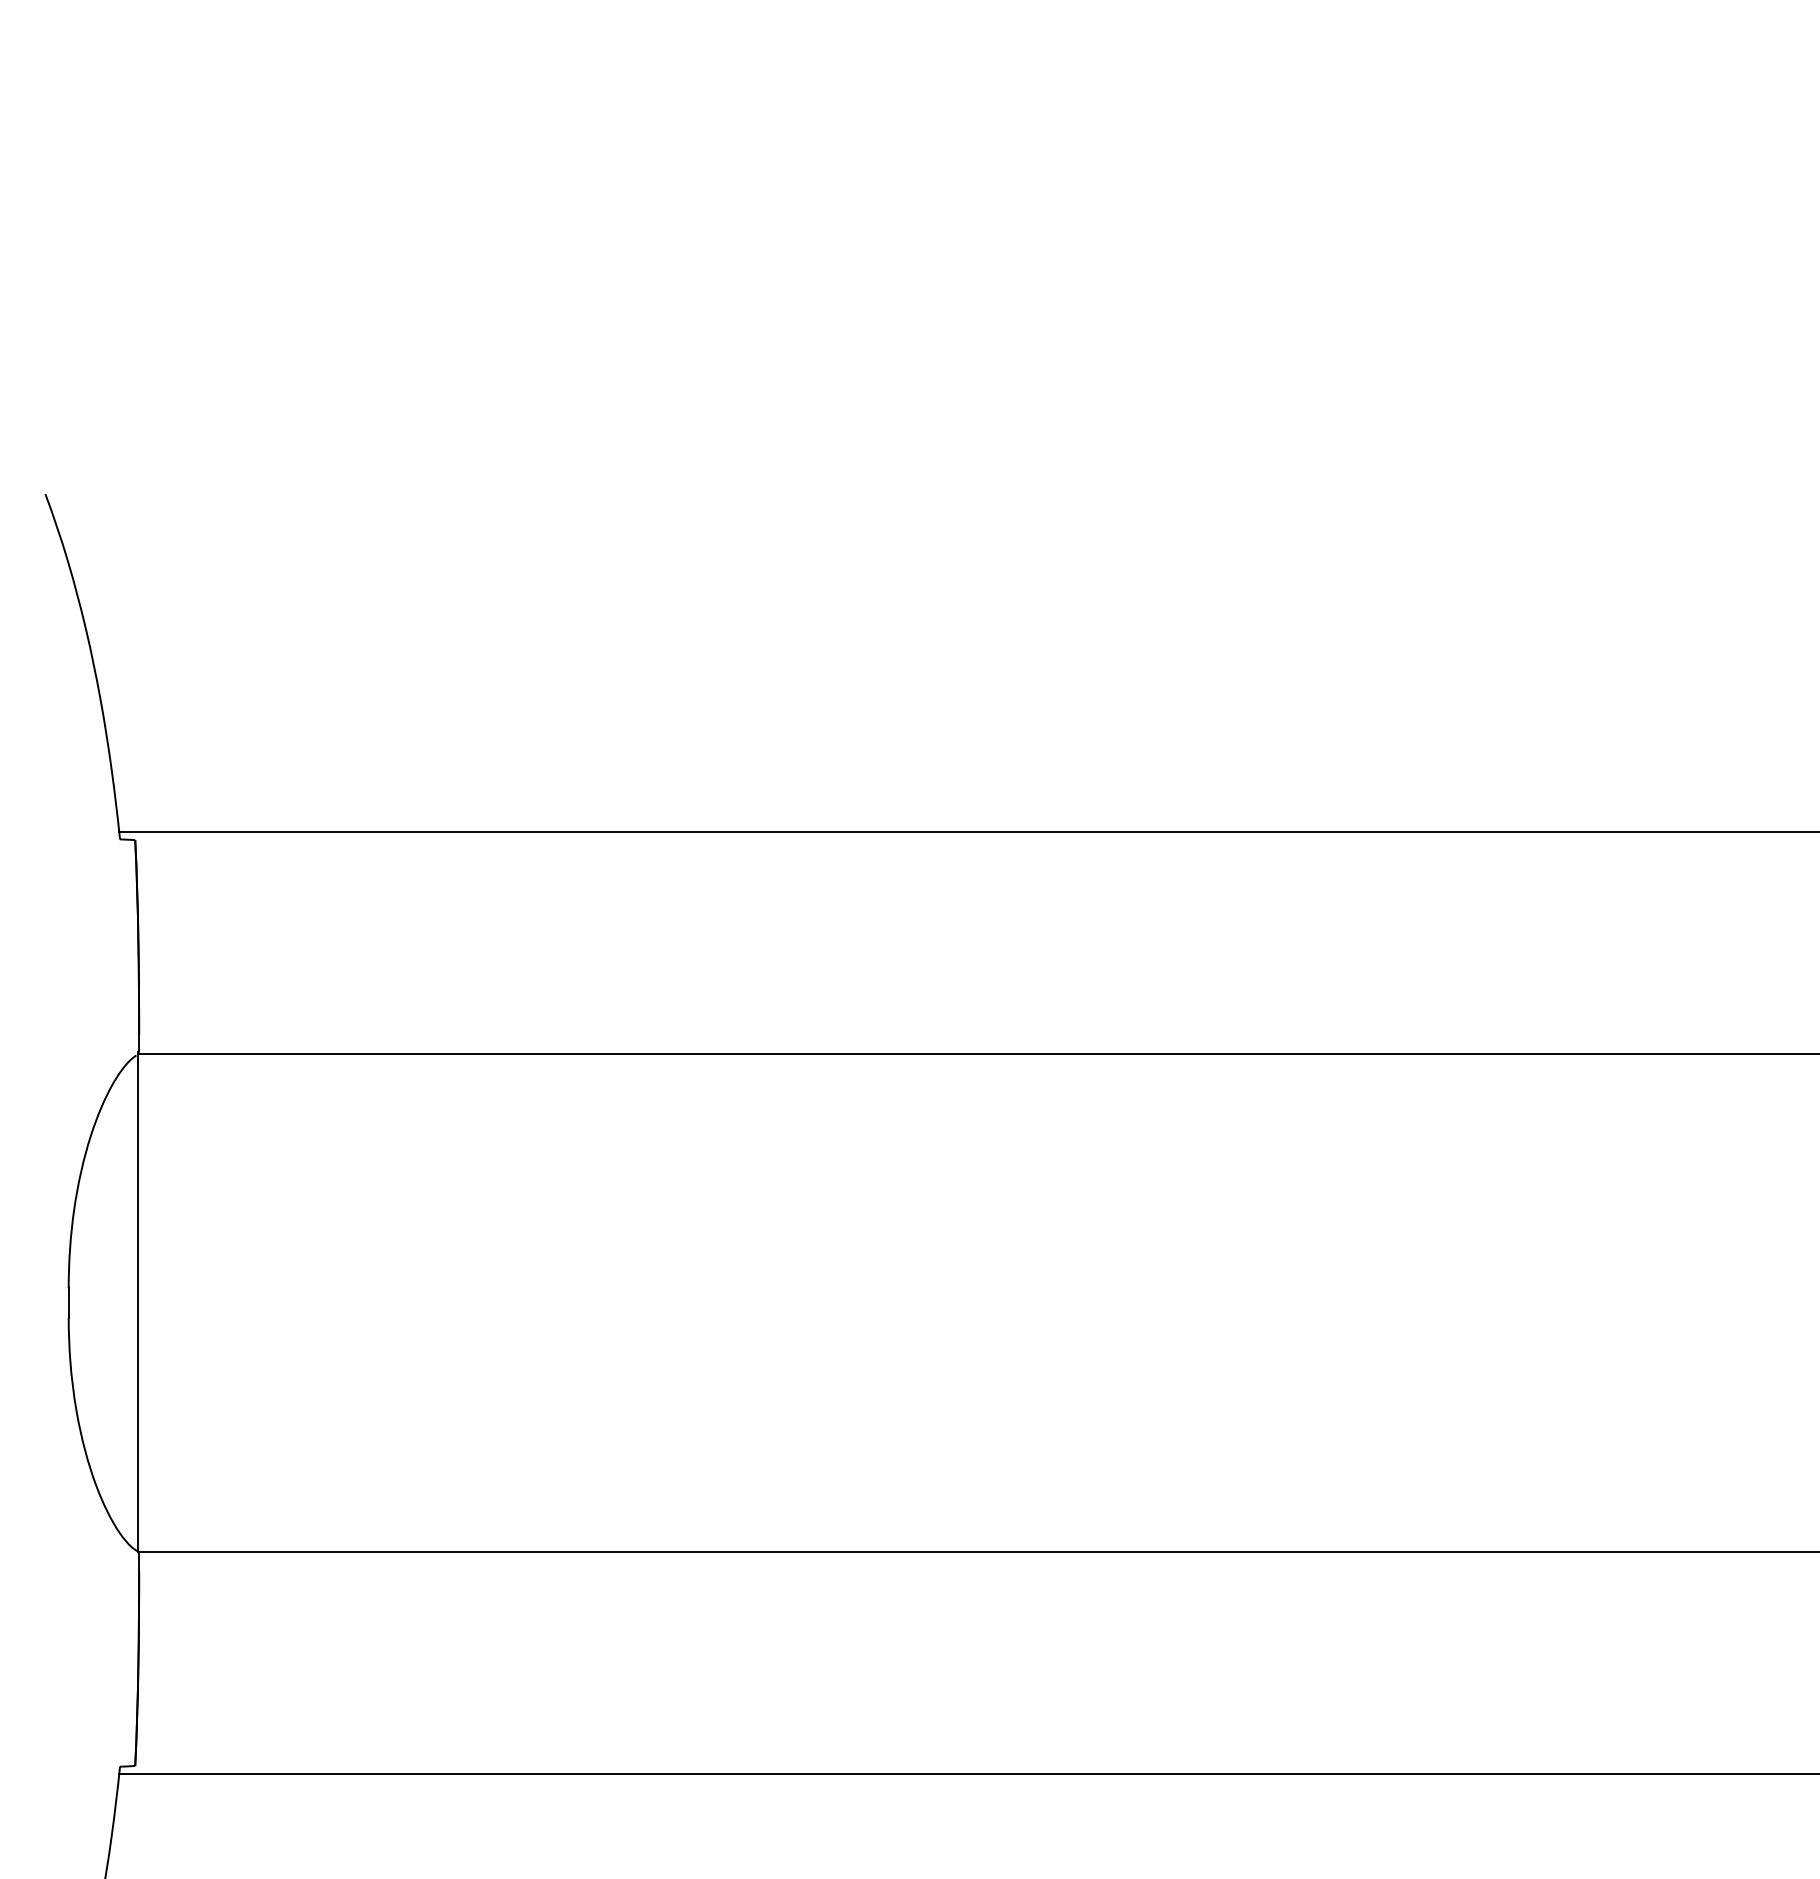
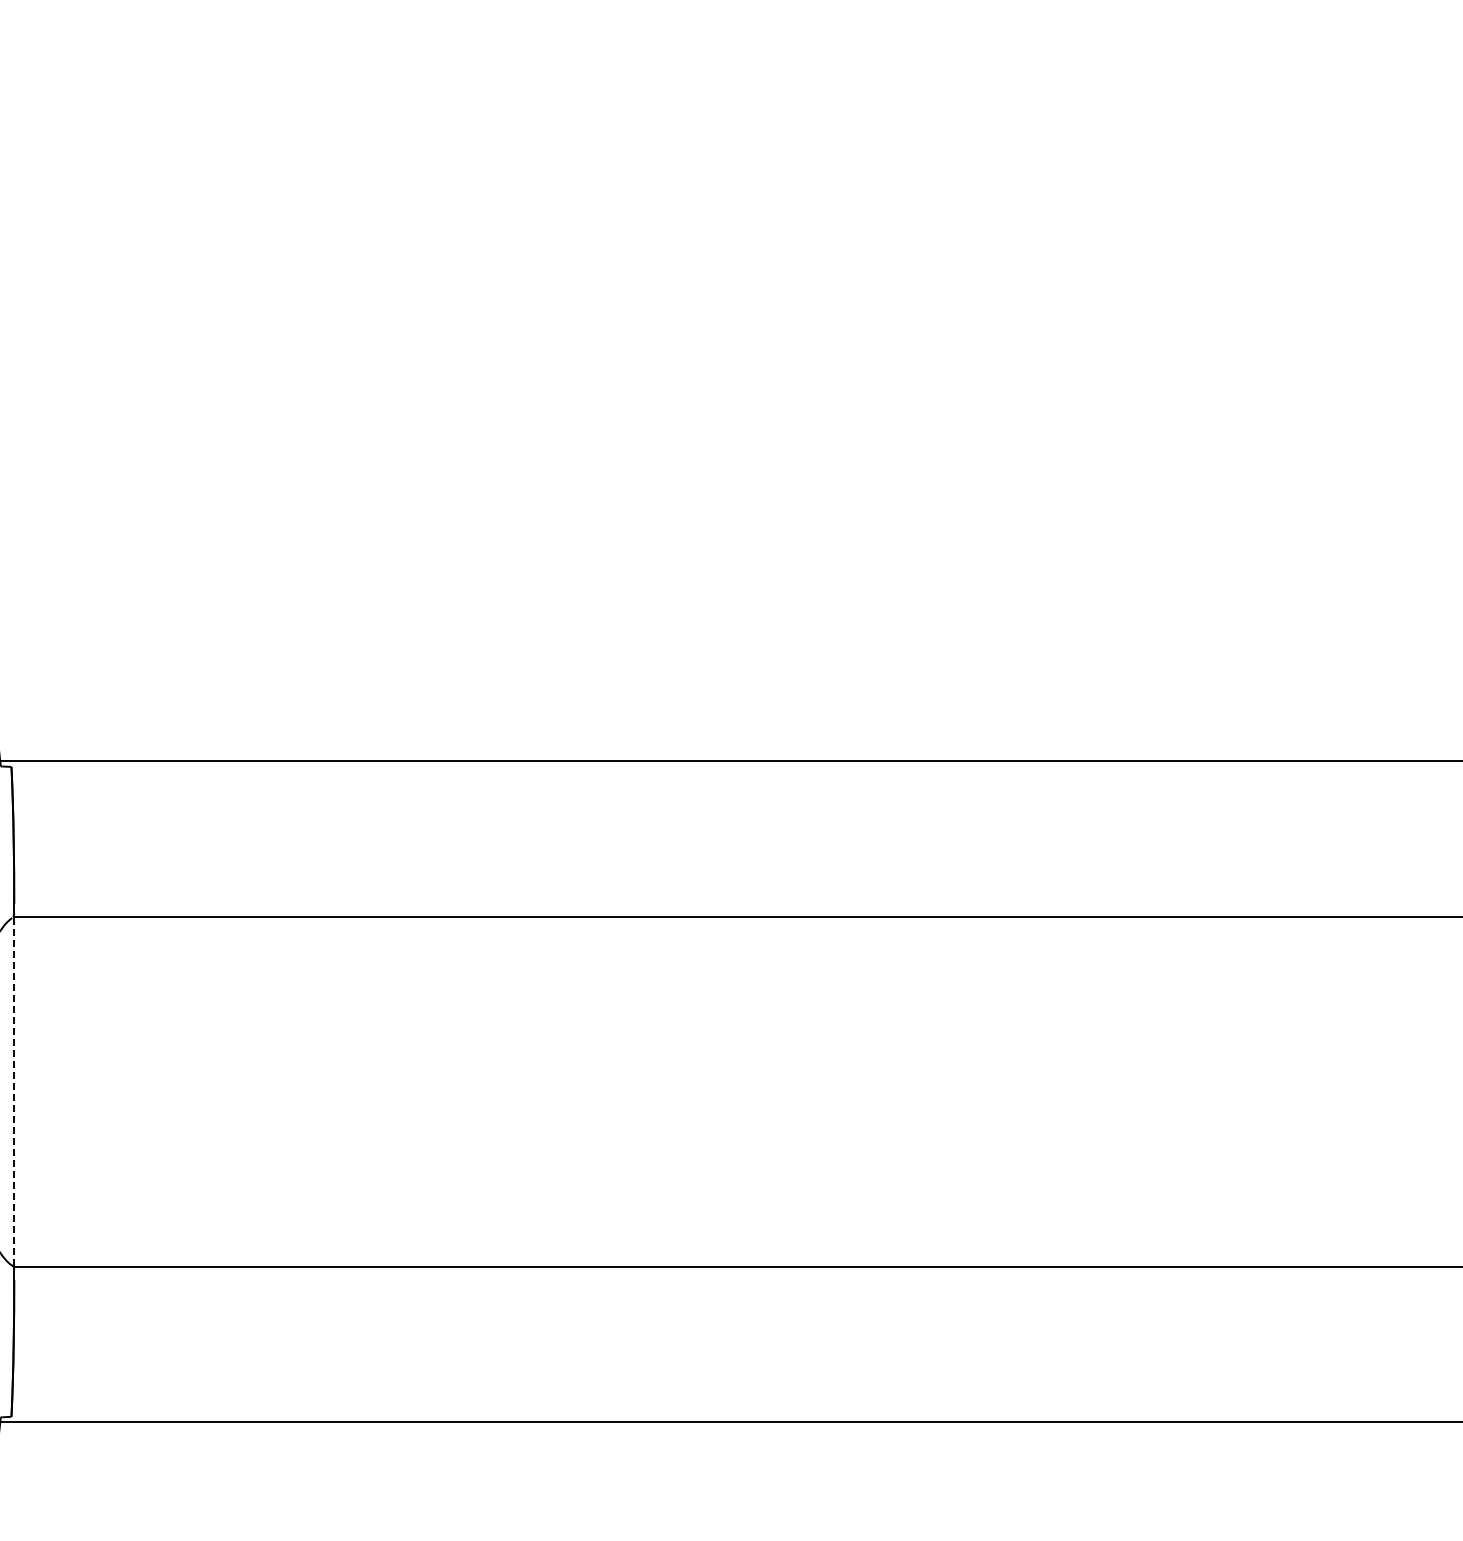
line: (138, 1301) -> (13, 1090), solid -> dashed

